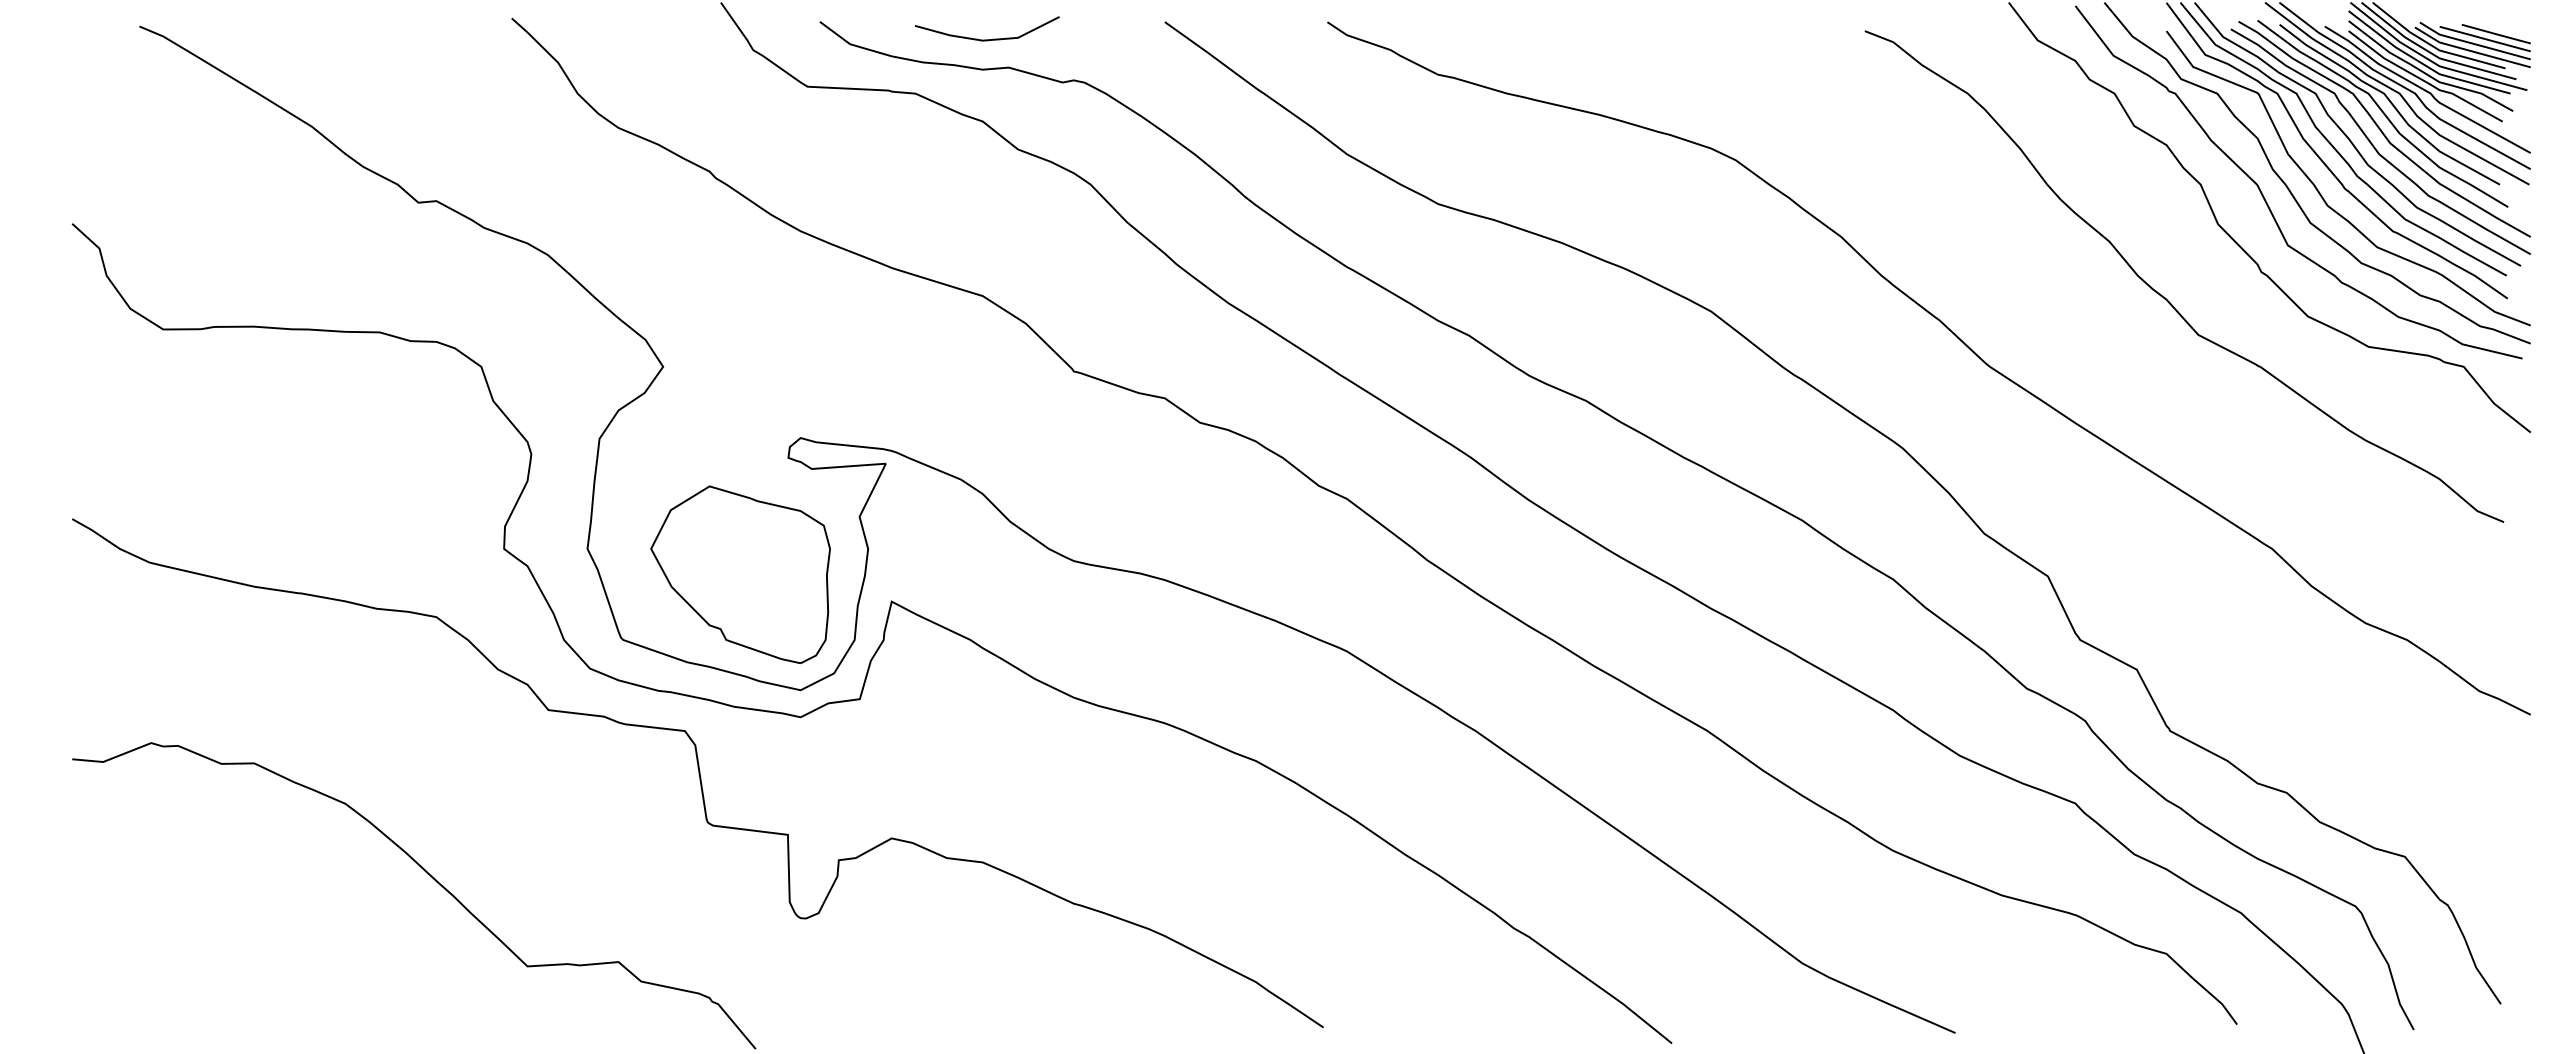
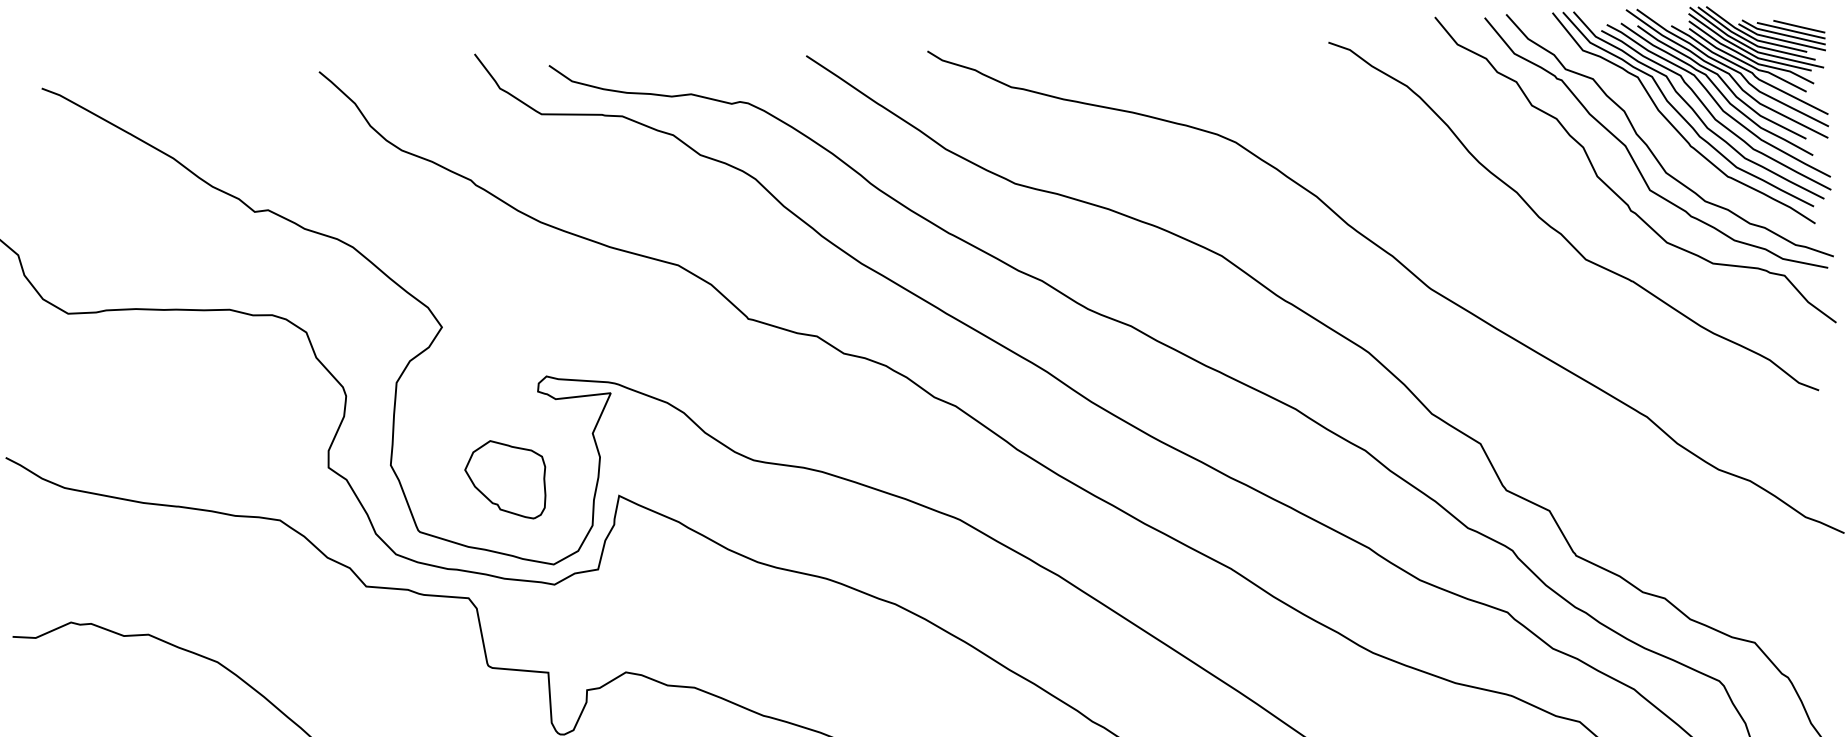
line: (986, 39) -> (673, 73), removed
curve: (2320, 192) -> (1672, 149), removed
part: (740, 574) -> (505, 479), size x0.6

